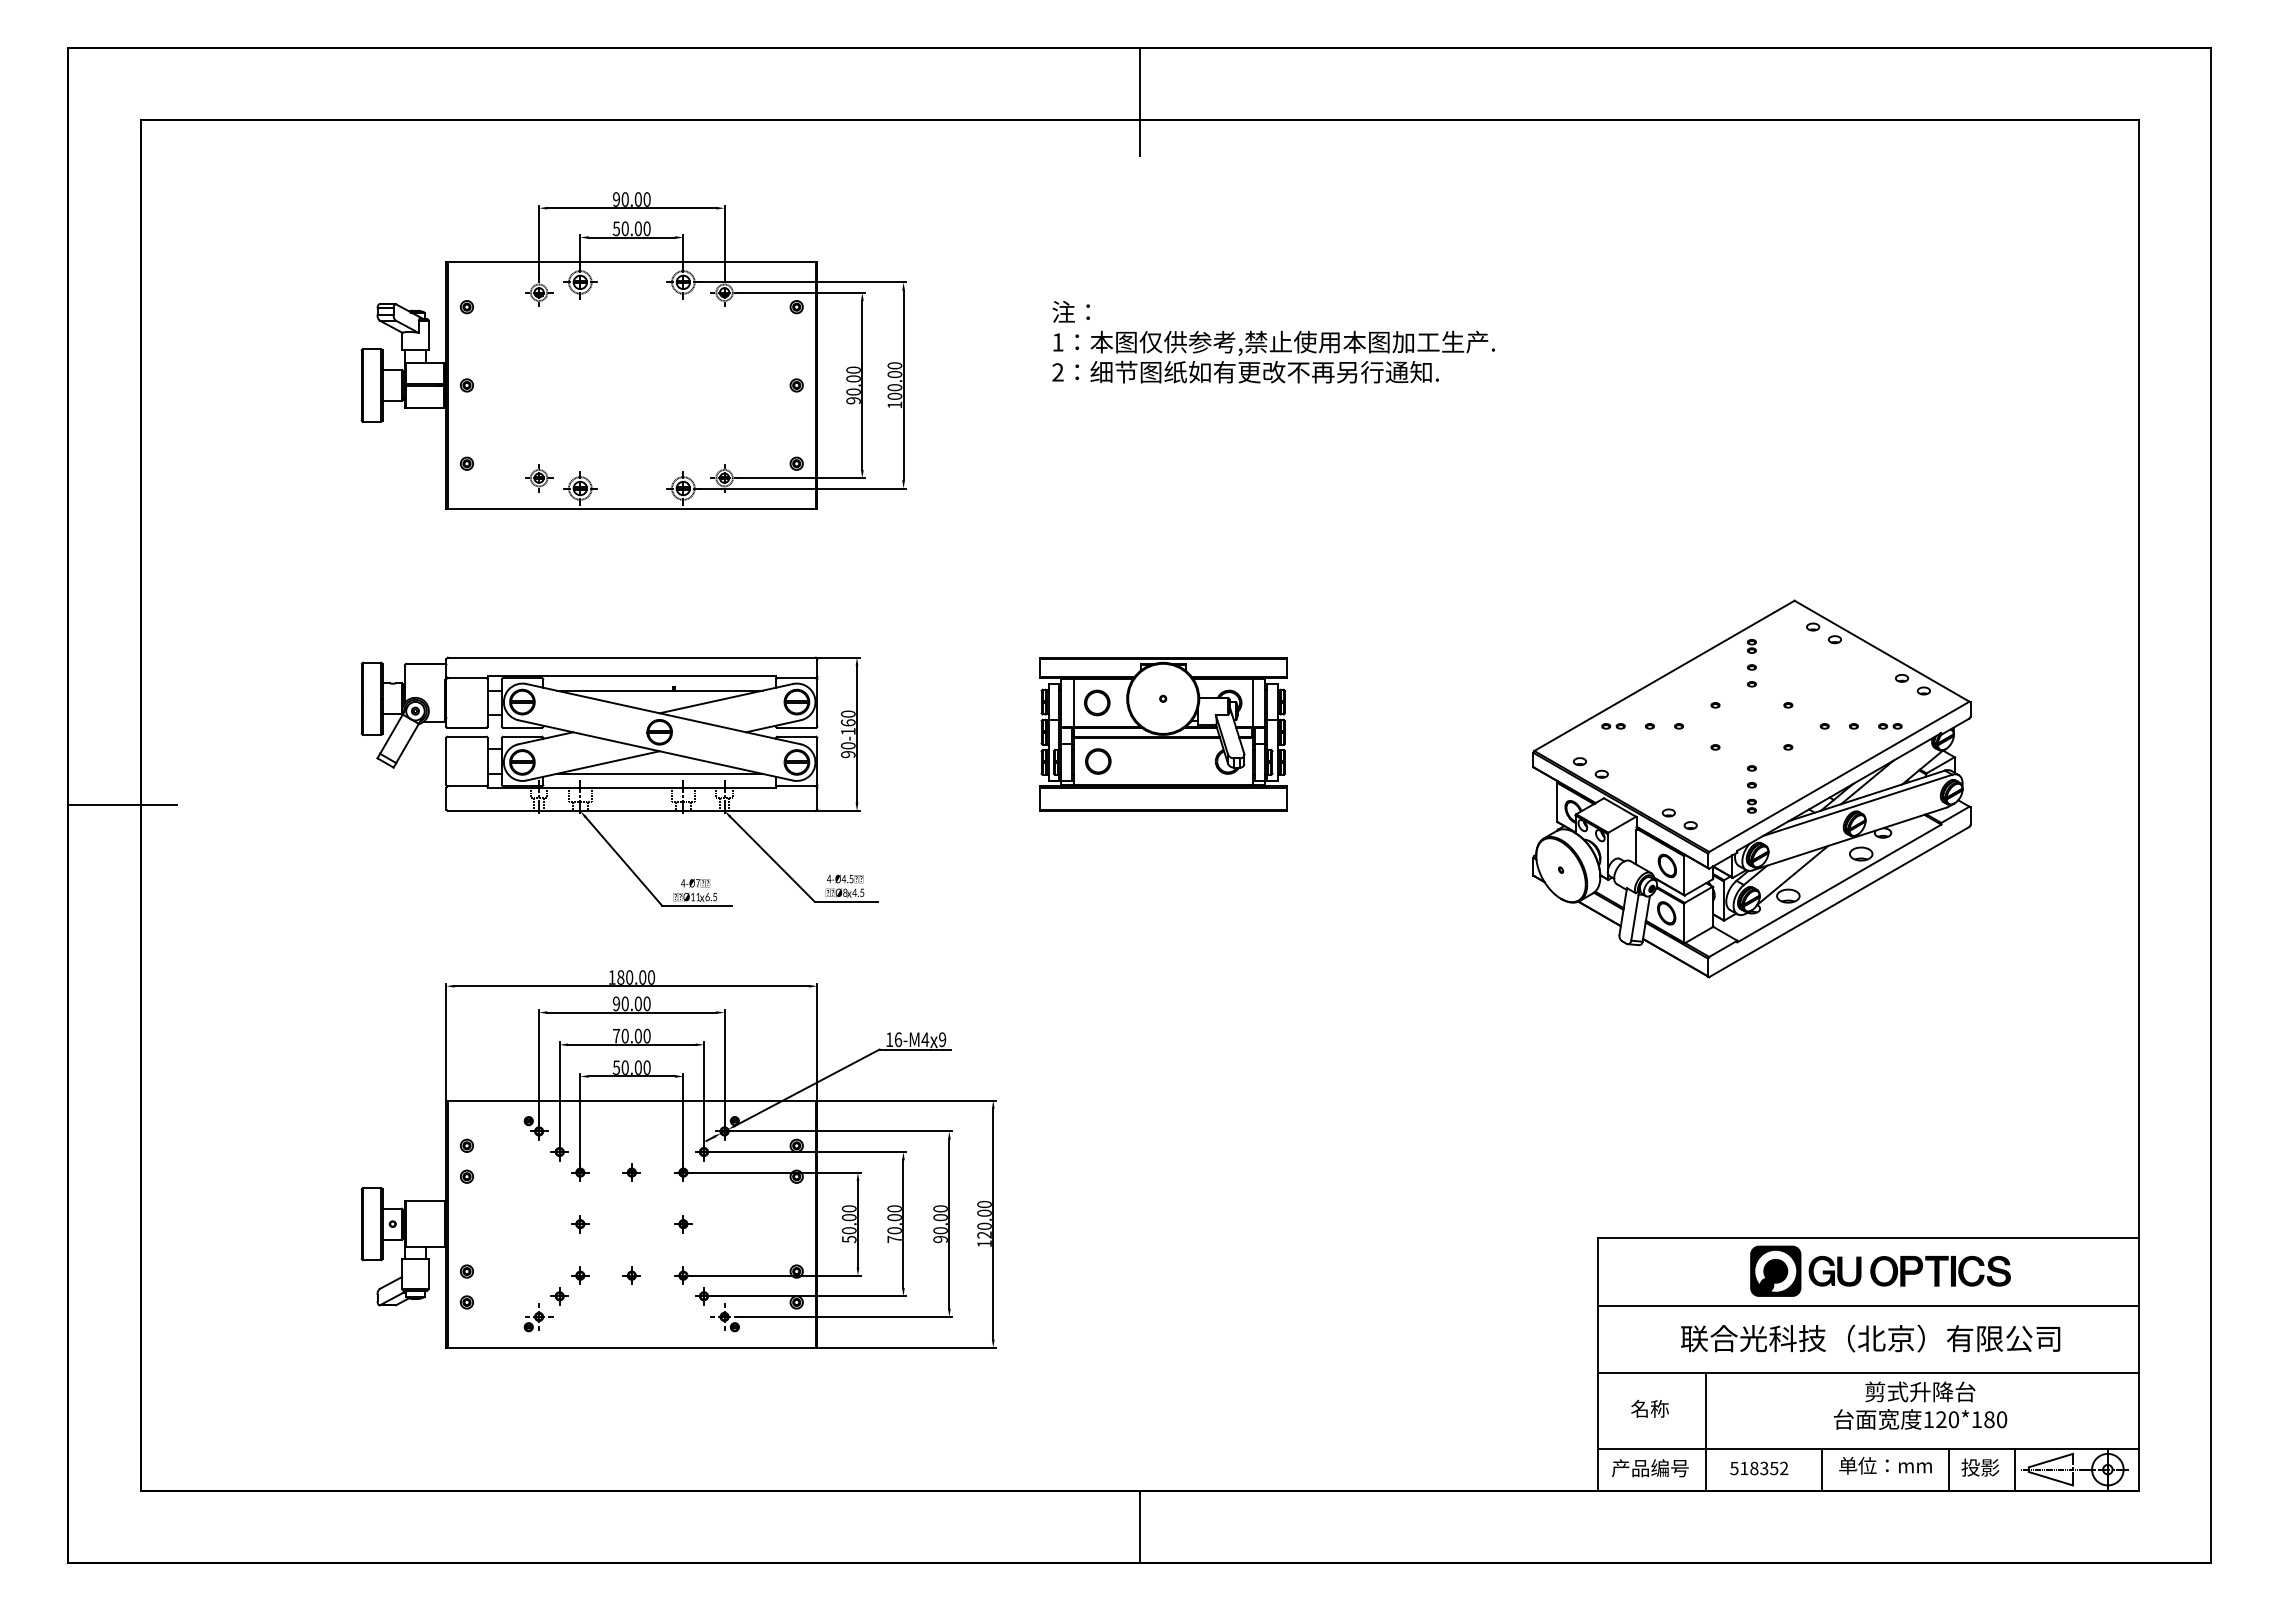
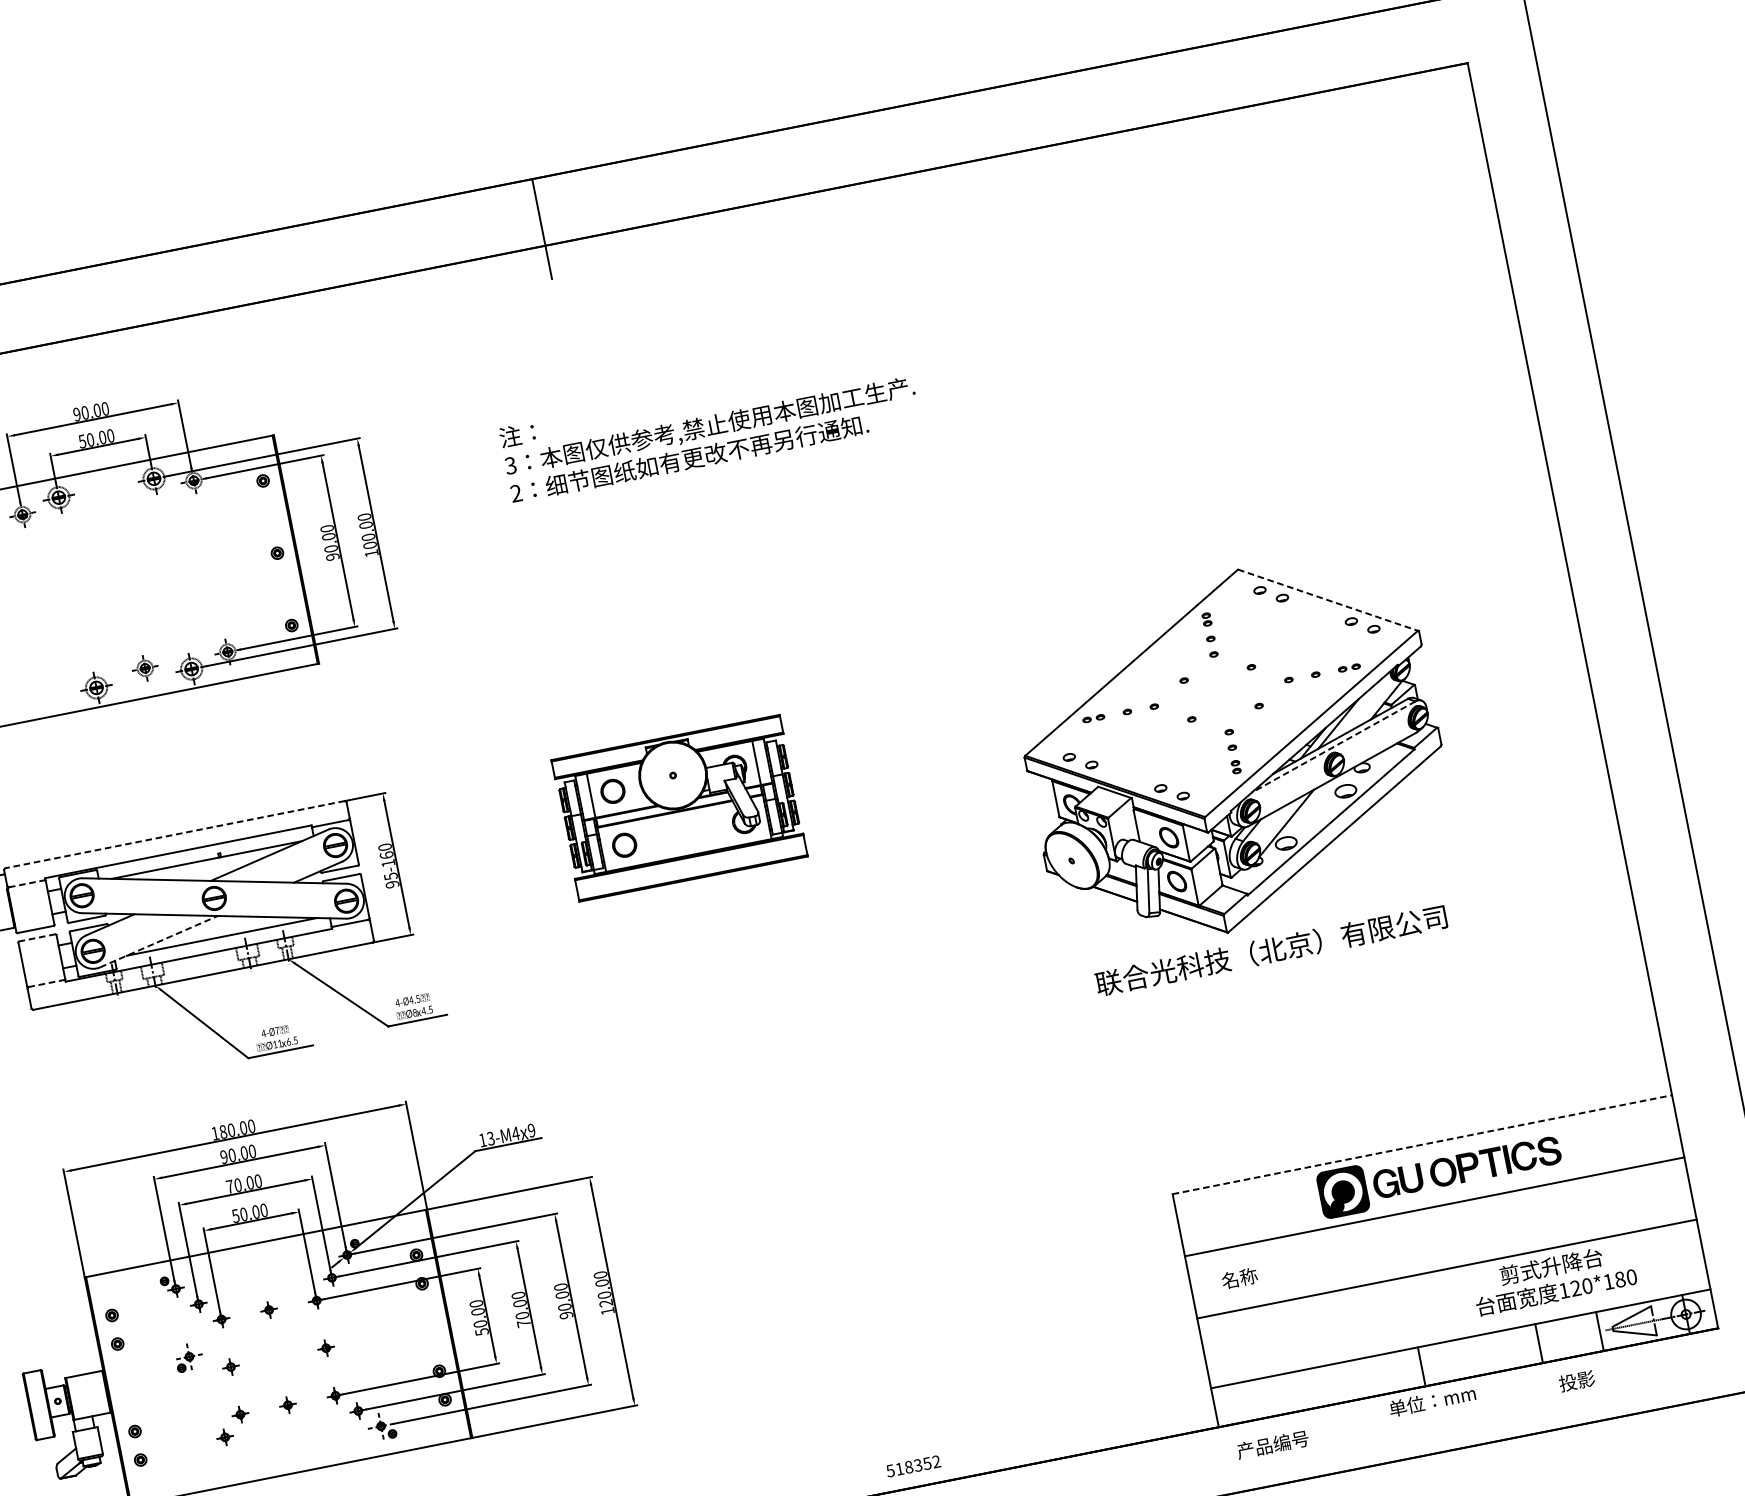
text: (1057, 342) -> (510, 465), 1 -> 3
part: (539, 478) -> (145, 668), moved
line: (1882, 651) -> (1328, 600), solid -> dashed
line: (631, 657) -> (174, 834), solid -> dashed
line: (467, 678) -> (27, 883), solid -> dashed
line: (466, 736) -> (36, 937), solid -> dashed
text: (848, 745) -> (391, 876), 90-160 -> 95-160
line: (593, 765) -> (159, 941), solid -> dashed
line: (467, 786) -> (46, 983), solid -> dashed
line: (1857, 805) -> (1333, 747), solid -> dashed
text: (898, 1039) -> (490, 1138), 16-M4 -> 13-M4
line: (1868, 1238) -> (1422, 1144), solid -> dashed
part: (538, 1317) -> (188, 1357), moved
text: (1870, 1338) -> (1271, 950), moved
text: (1920, 1405) -> (1553, 1279), moved
text: (1649, 1408) -> (1239, 1278), moved
line: (1706, 1431) -> (1308, 1352), removed
part: (1885, 1465) -> (1432, 1401), moved
text: (1980, 1467) -> (1577, 1381), moved
text: (1650, 1468) -> (1273, 1445), moved
text: (1759, 1468) -> (913, 1466), moved

